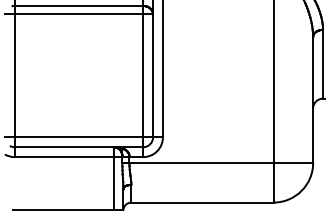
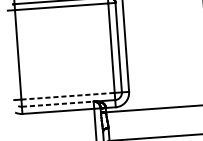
line: (79, 137) -> (68, 96), solid -> dashed
line: (64, 147) -> (58, 104), solid -> dashed

